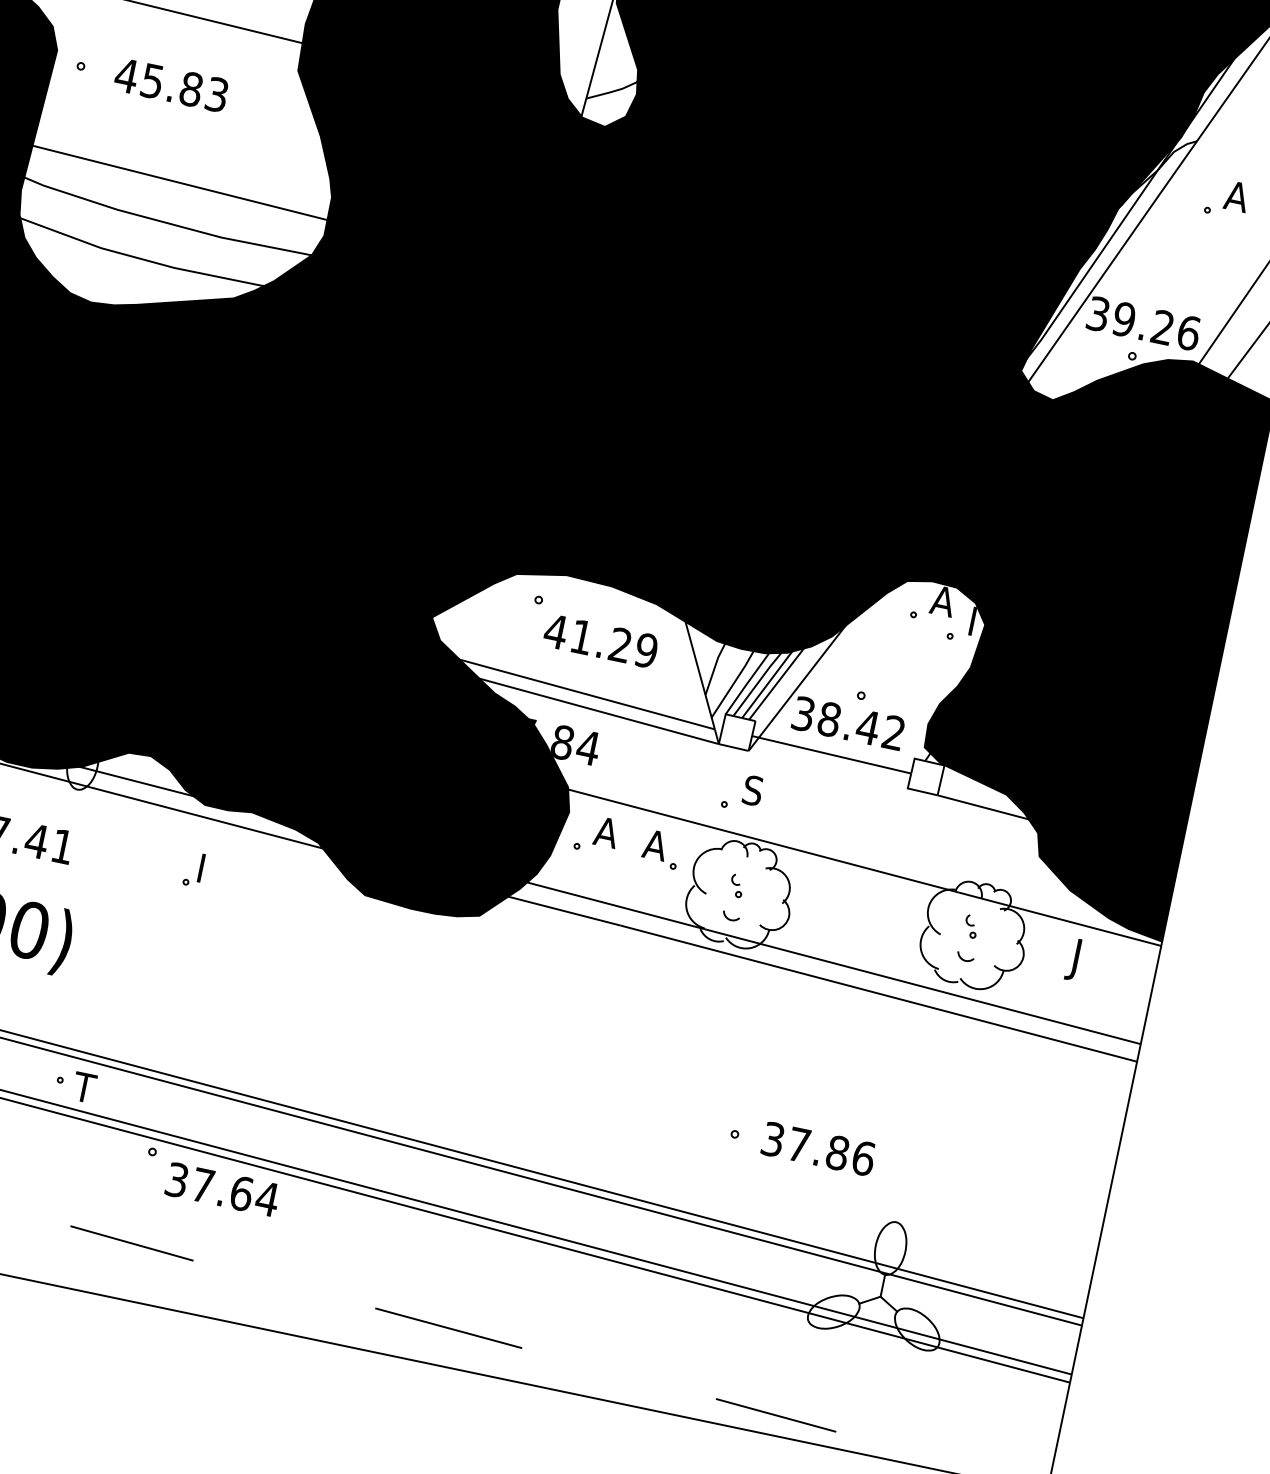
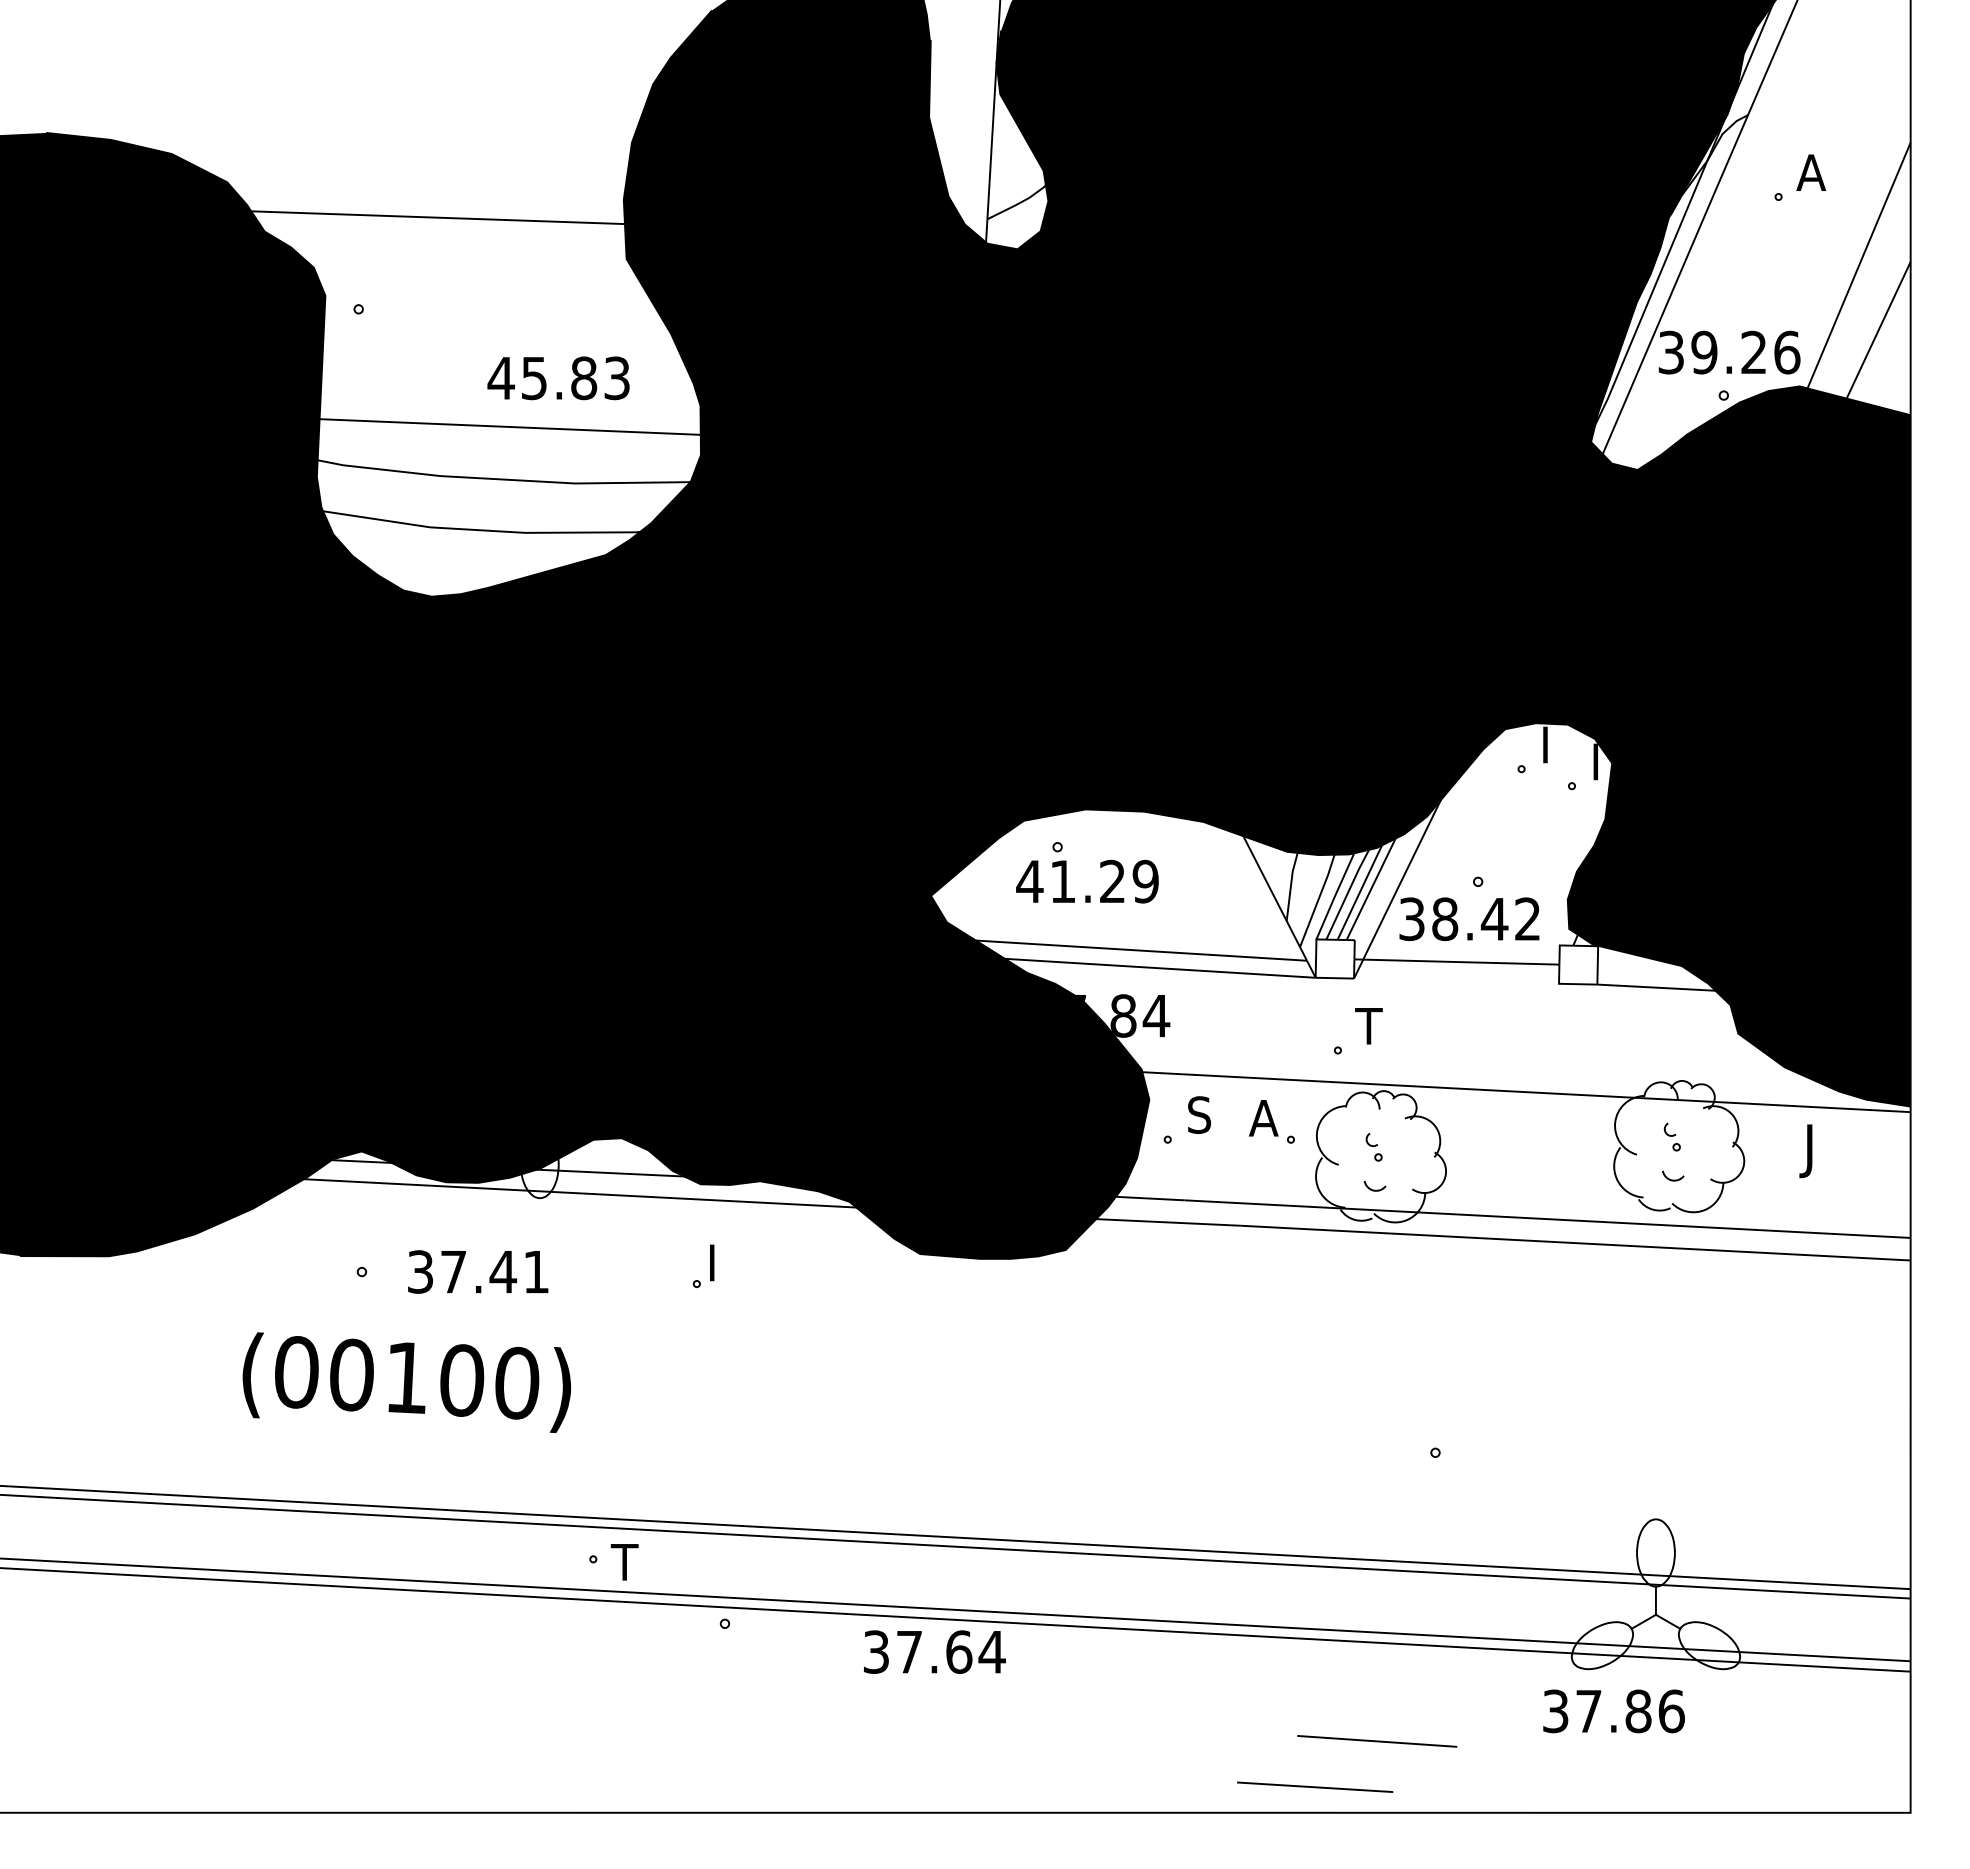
text: (171, 85) -> (558, 378), moved
text: (942, 600) -> (1553, 744), A -> I
text: (600, 641) -> (1087, 881), moved
text: (752, 790) -> (1368, 1026), S -> T
text: (606, 832) -> (1200, 1114), A -> S
text: (818, 1149) -> (1613, 1711), moved
text: (222, 1189) -> (934, 1651), moved
line: (132, 1243) -> (1377, 1741), moved
line: (448, 1327) -> (1133, 1763), removed
line: (776, 1414) -> (1315, 1786), moved

